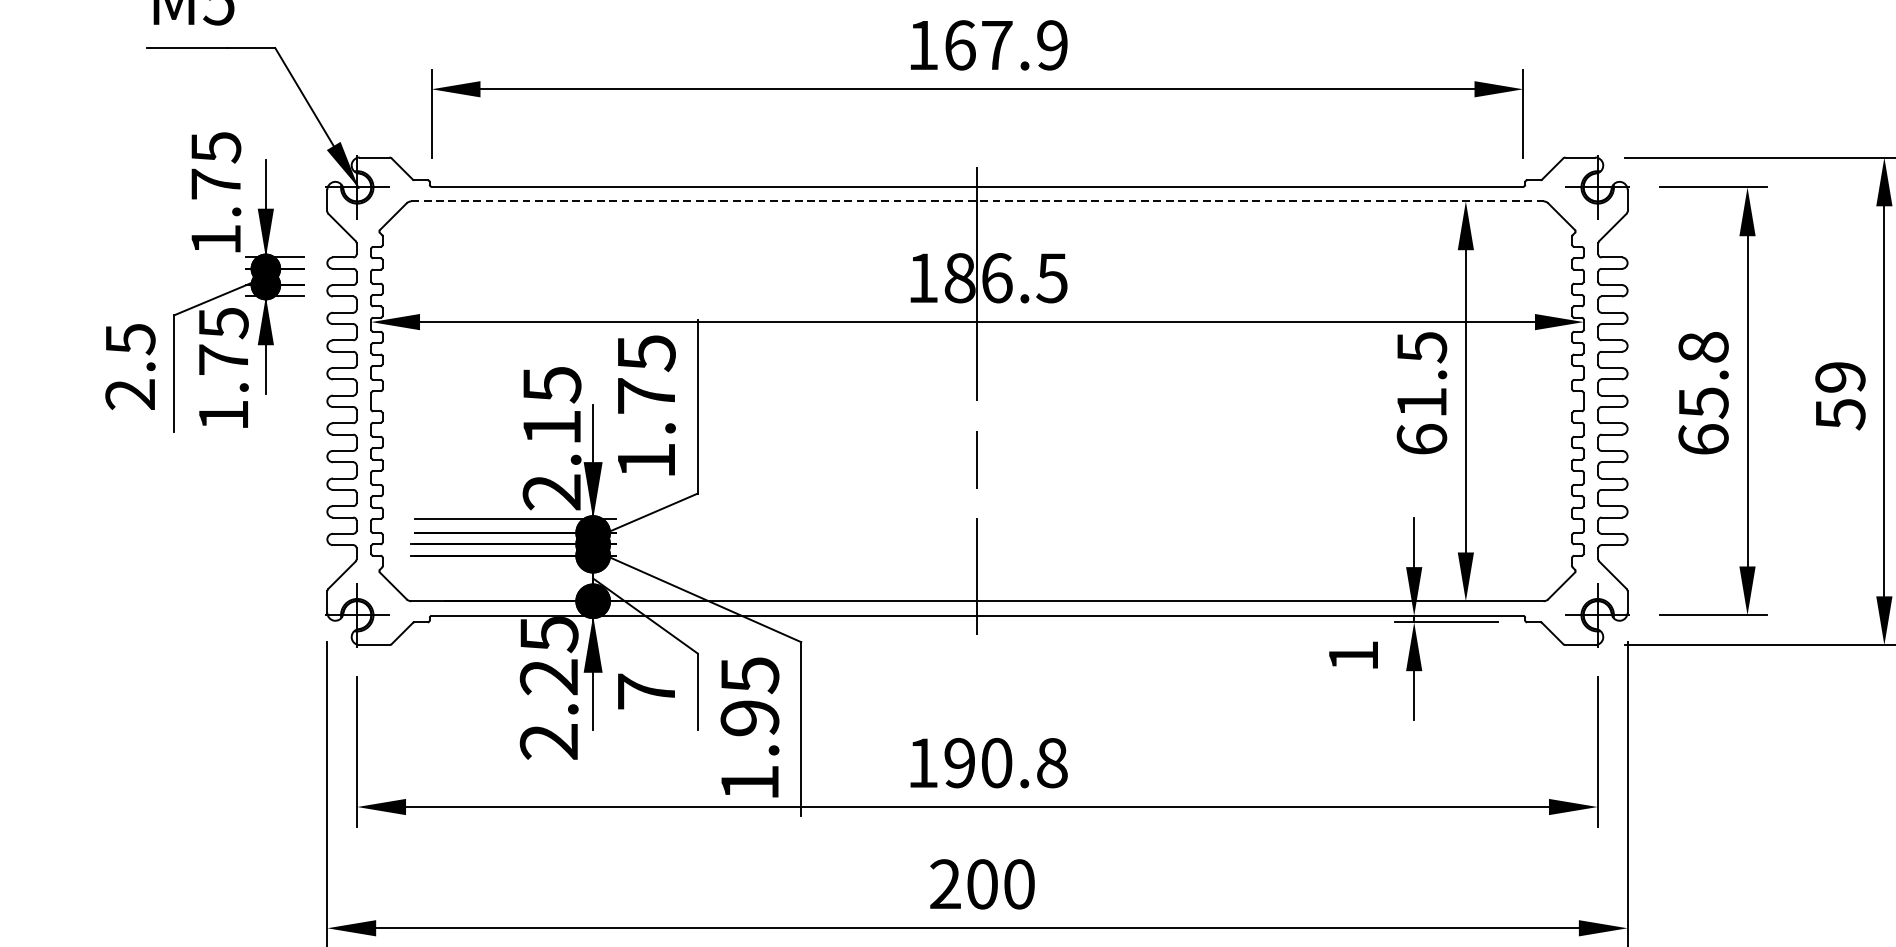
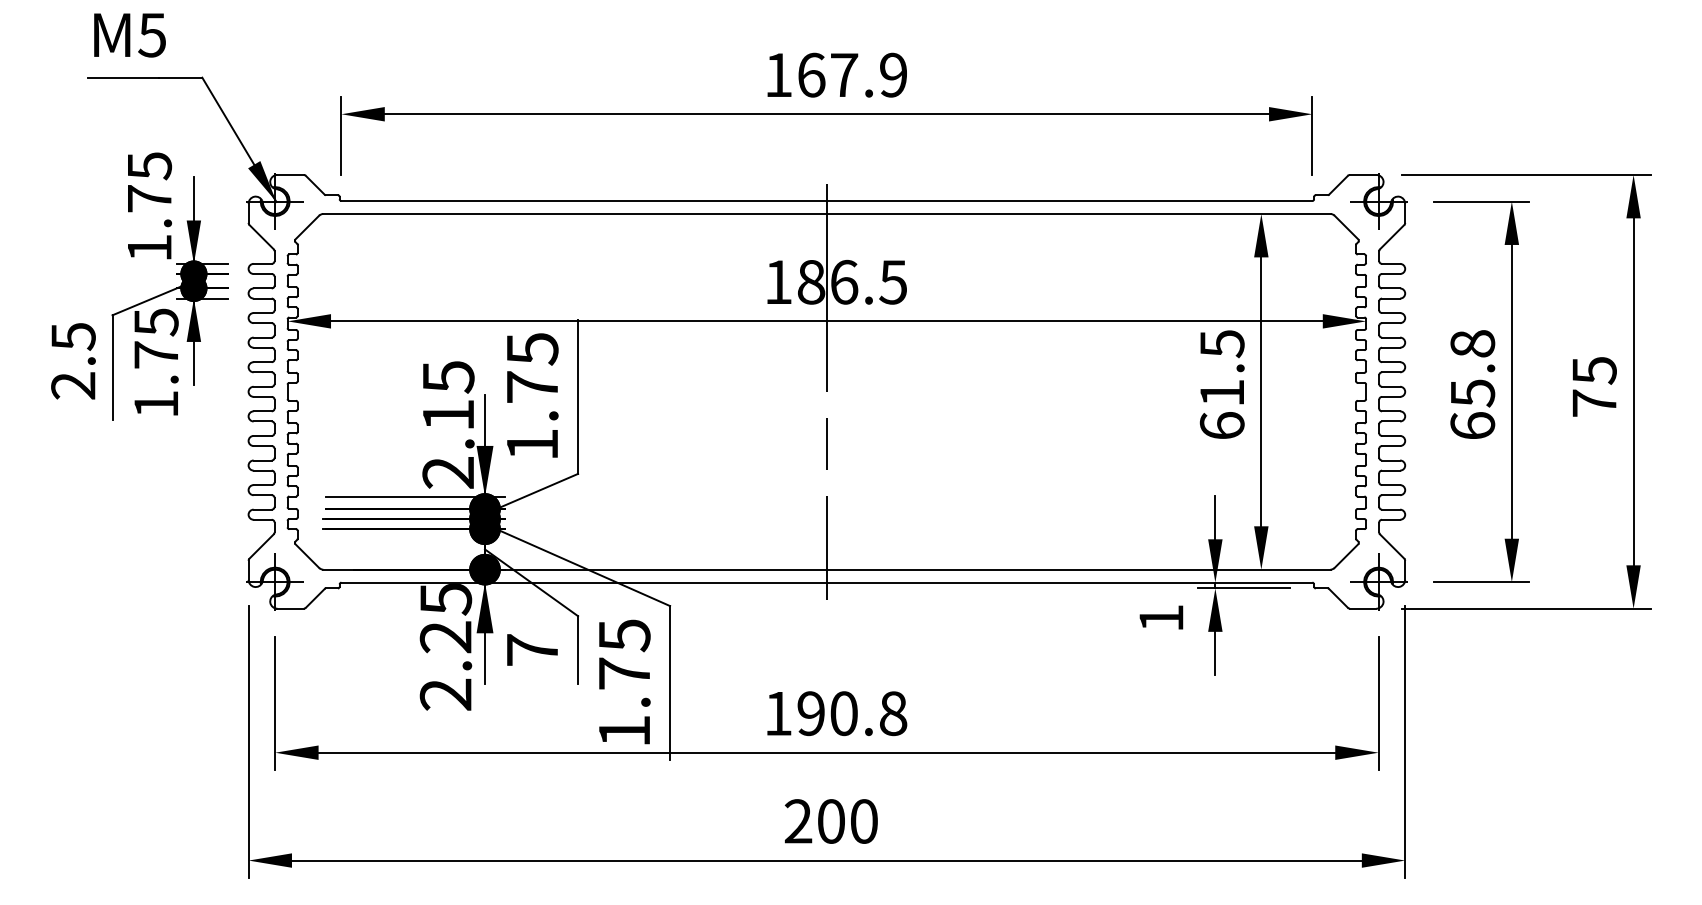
line: (977, 201) -> (826, 214), dashed -> solid
text: (1840, 396) -> (1594, 387), 59 -> 75
text: (749, 717) -> (624, 673), 1.95 -> 1.75

